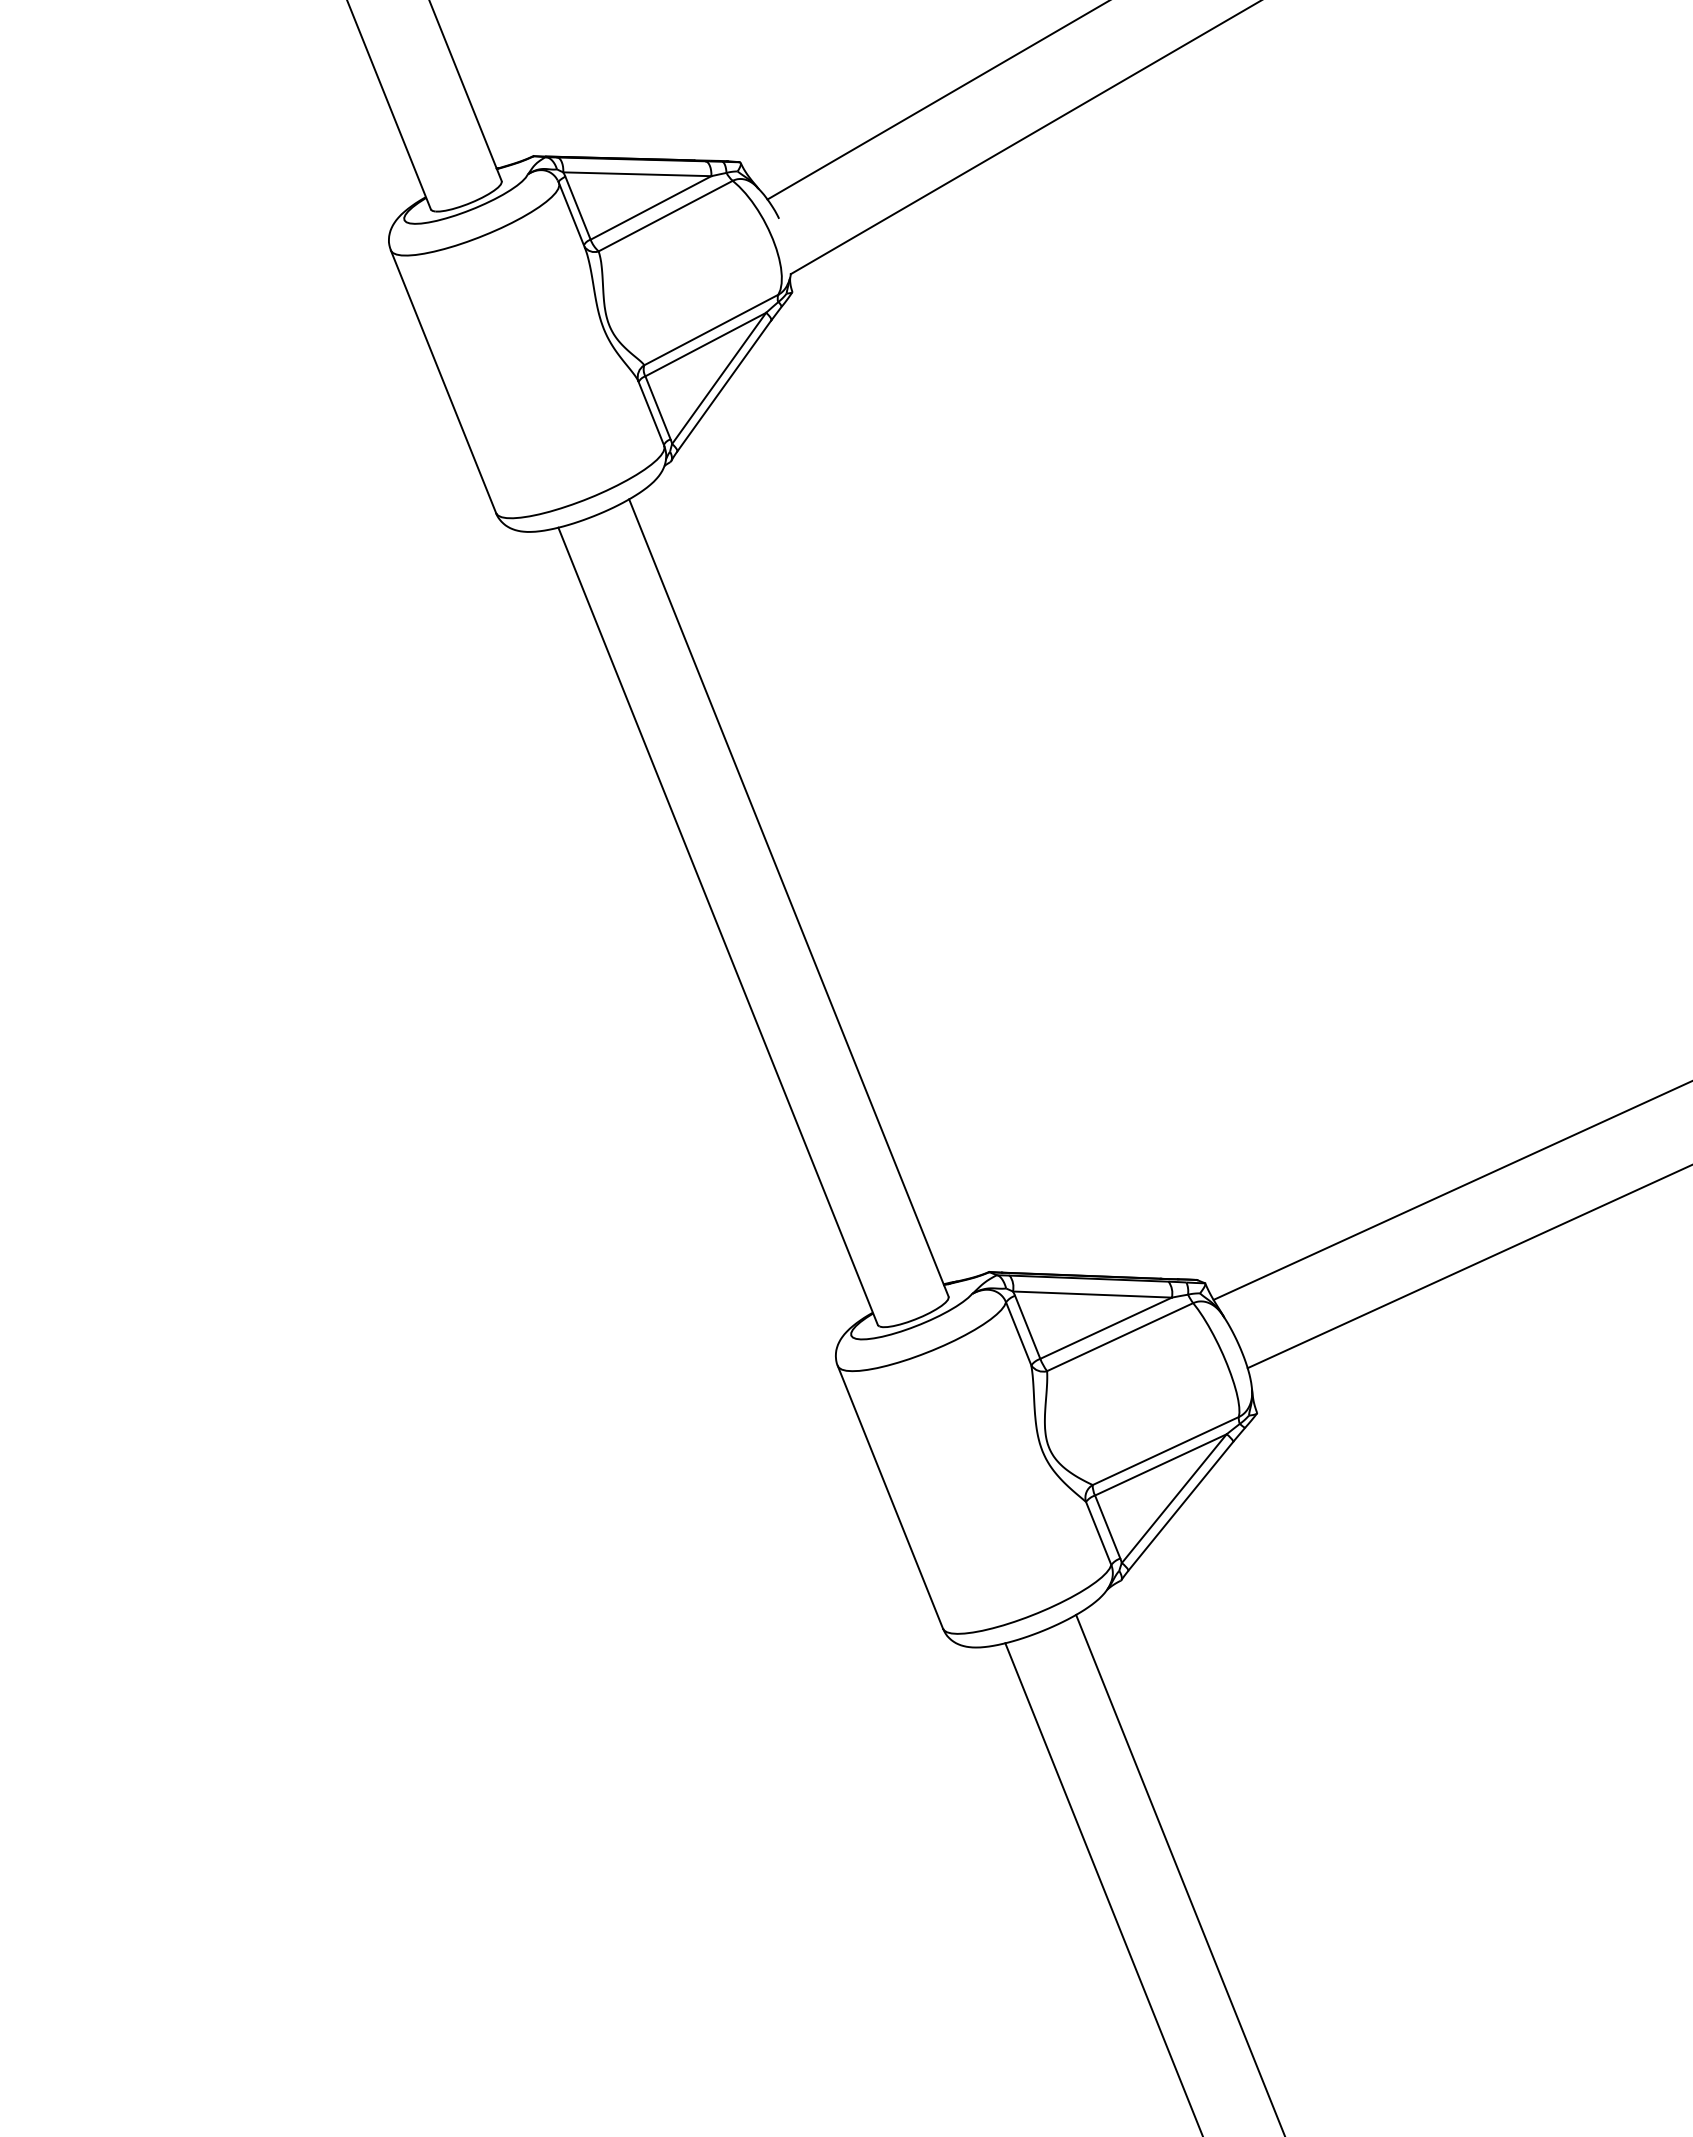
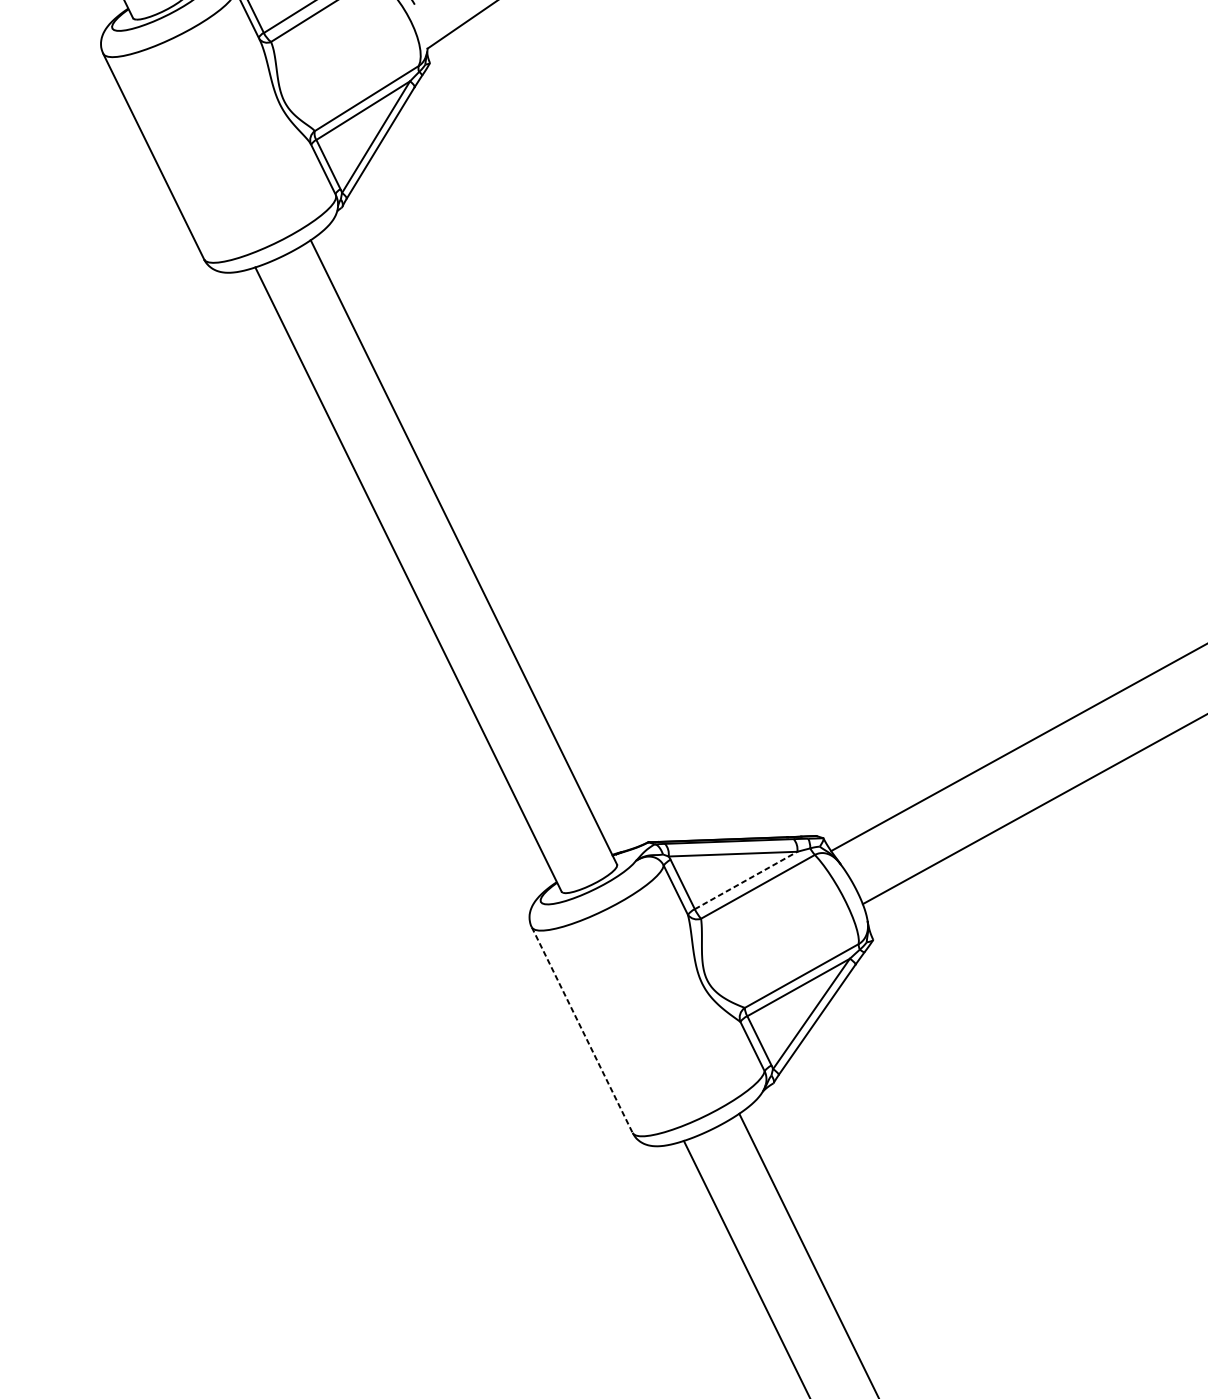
line: (1106, 1328) -> (746, 880), solid -> dashed
line: (890, 1497) -> (582, 1030), solid -> dashed

